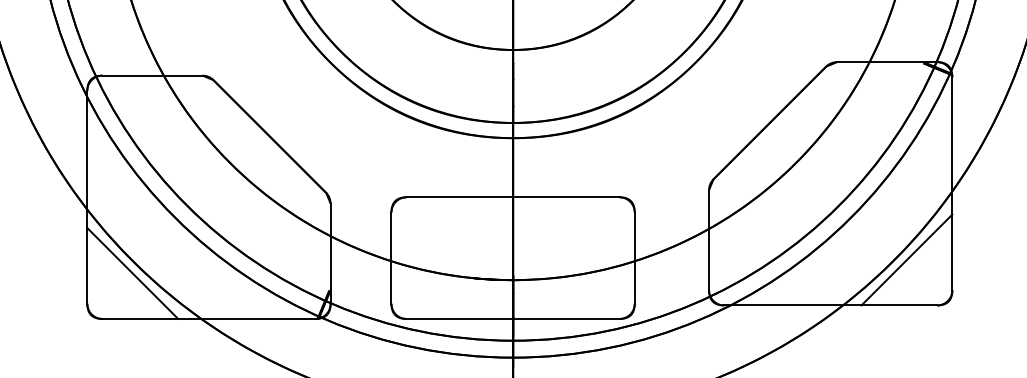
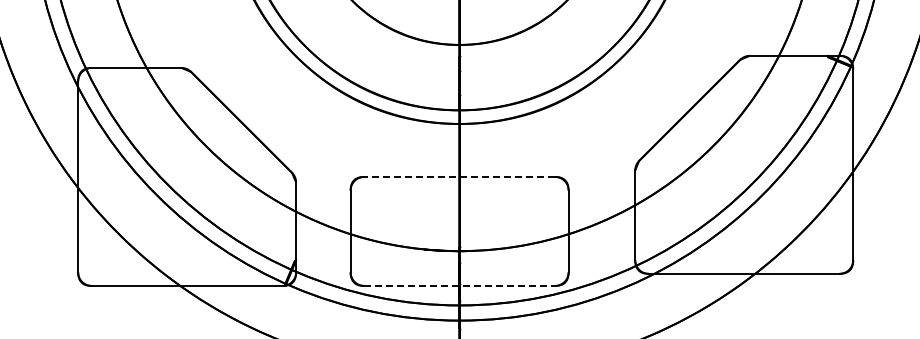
line: (512, 196) -> (459, 176), solid -> dashed
line: (906, 259) -> (812, 232), removed
line: (132, 272) -> (118, 244), removed
line: (514, 318) -> (460, 285), solid -> dashed

